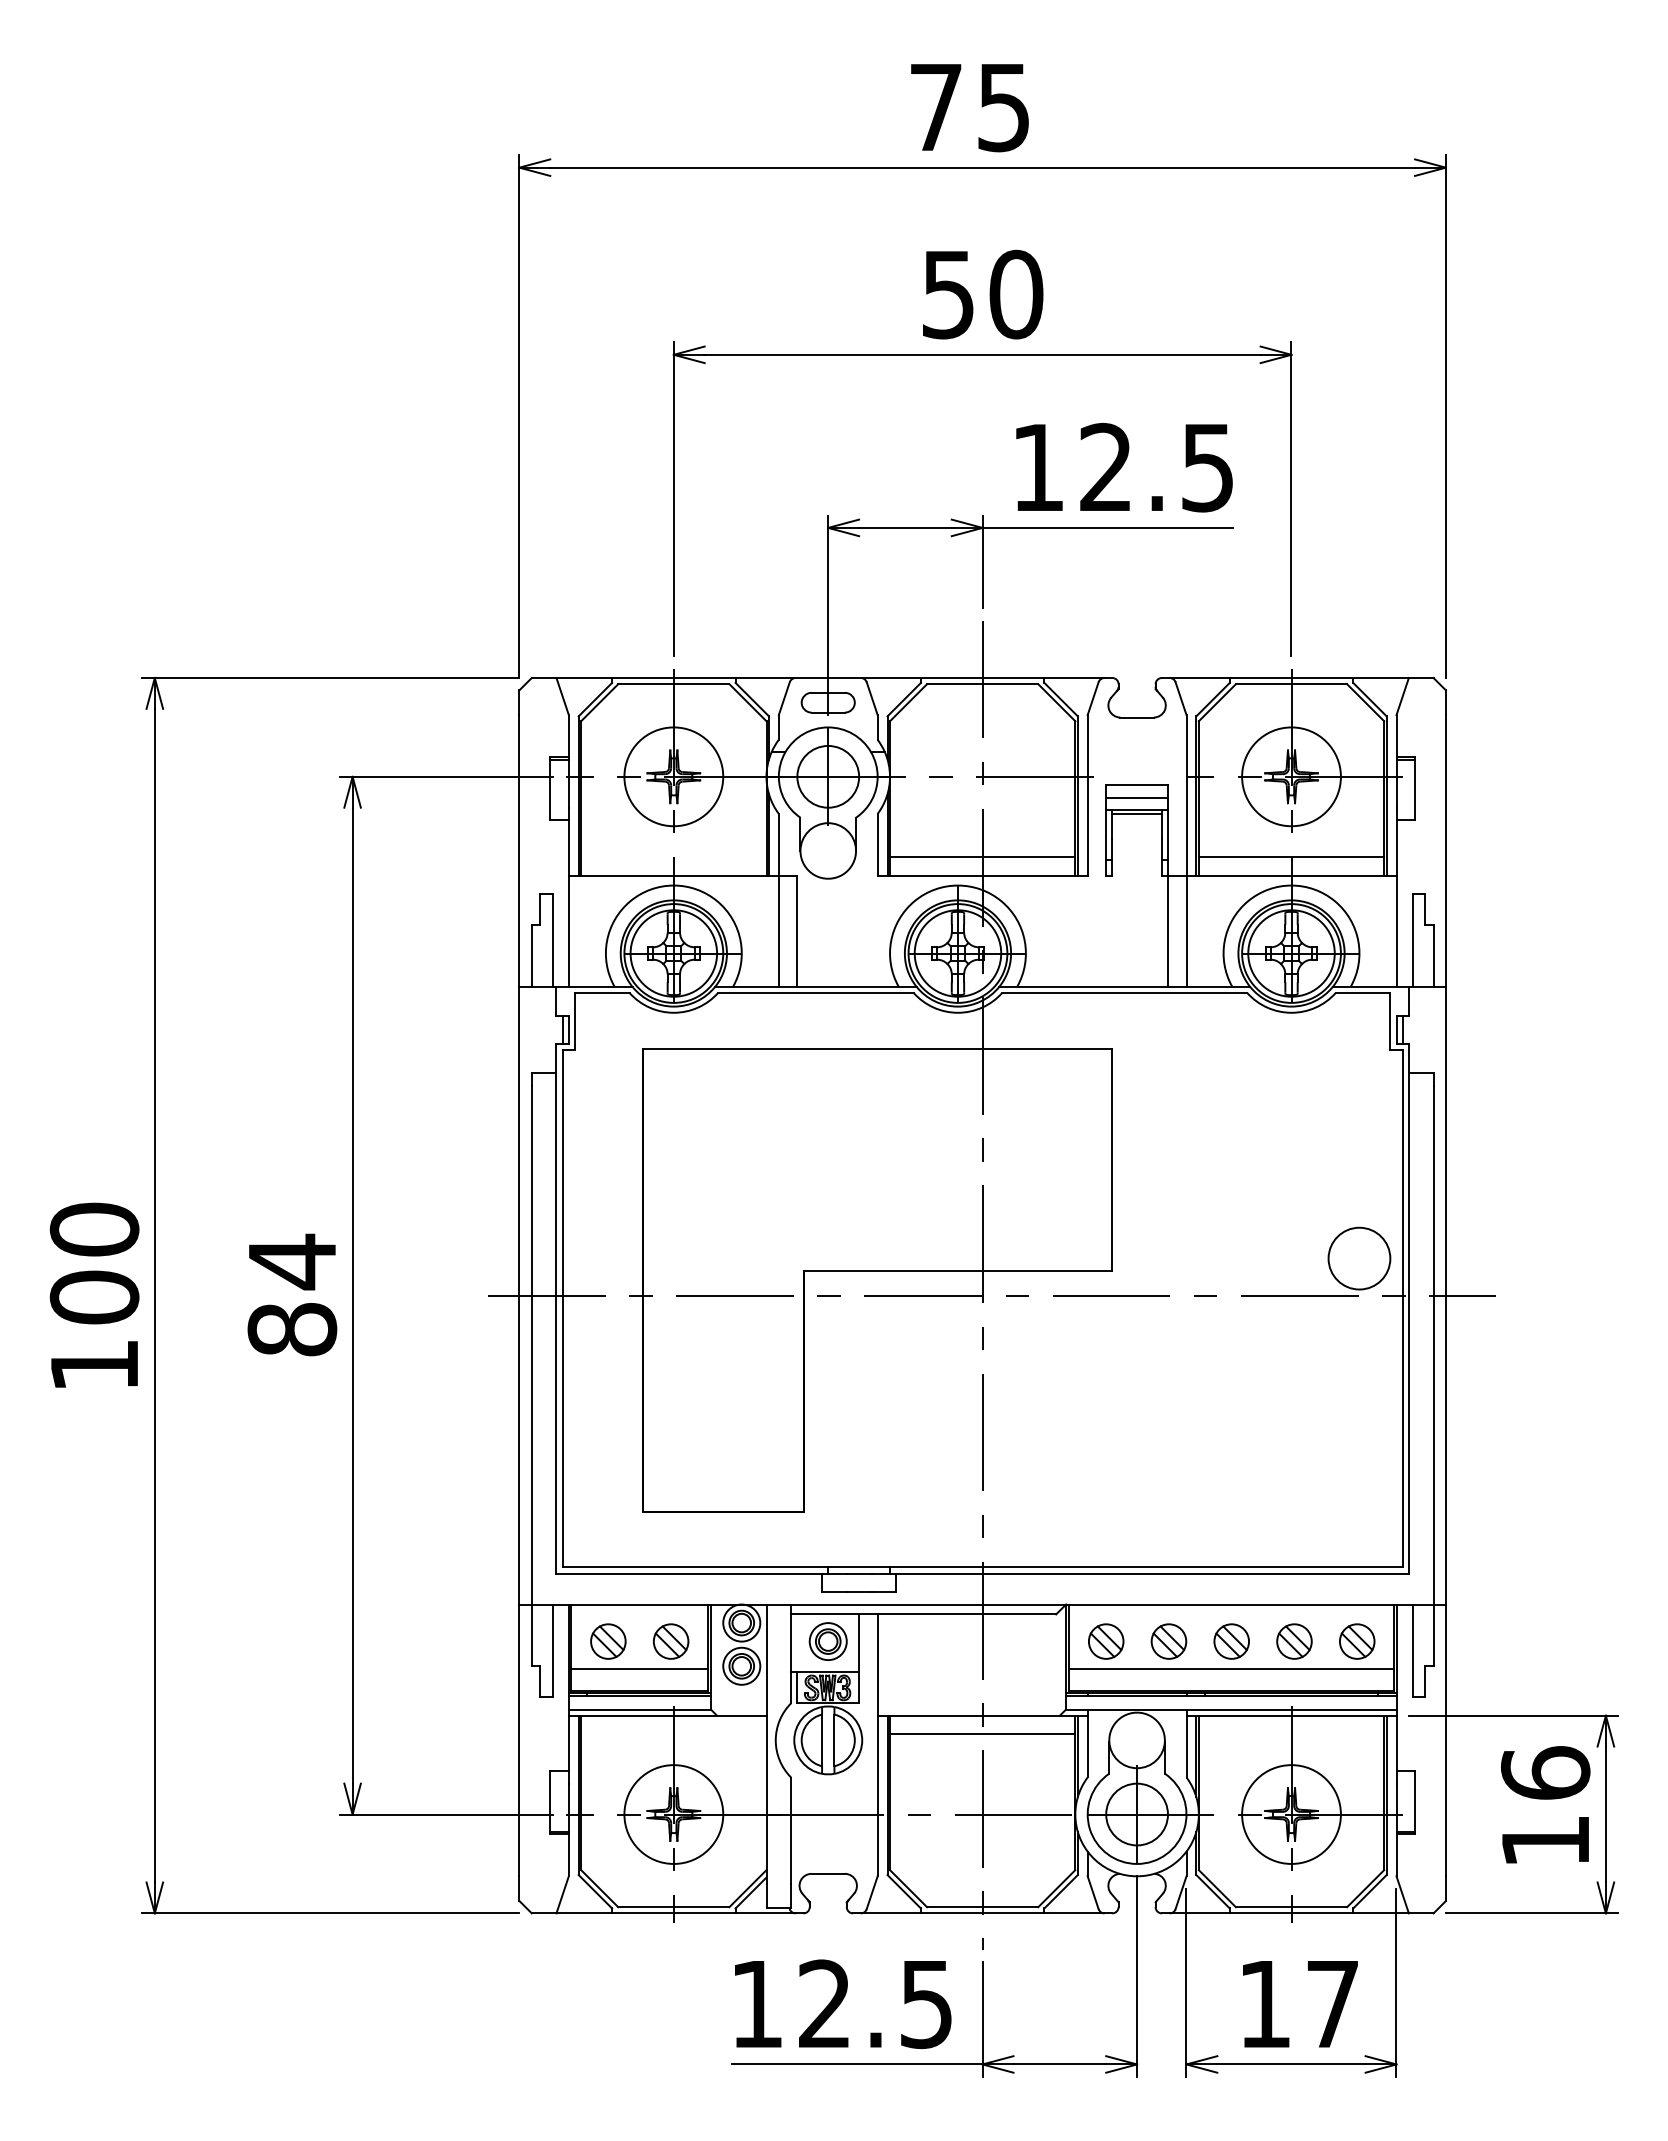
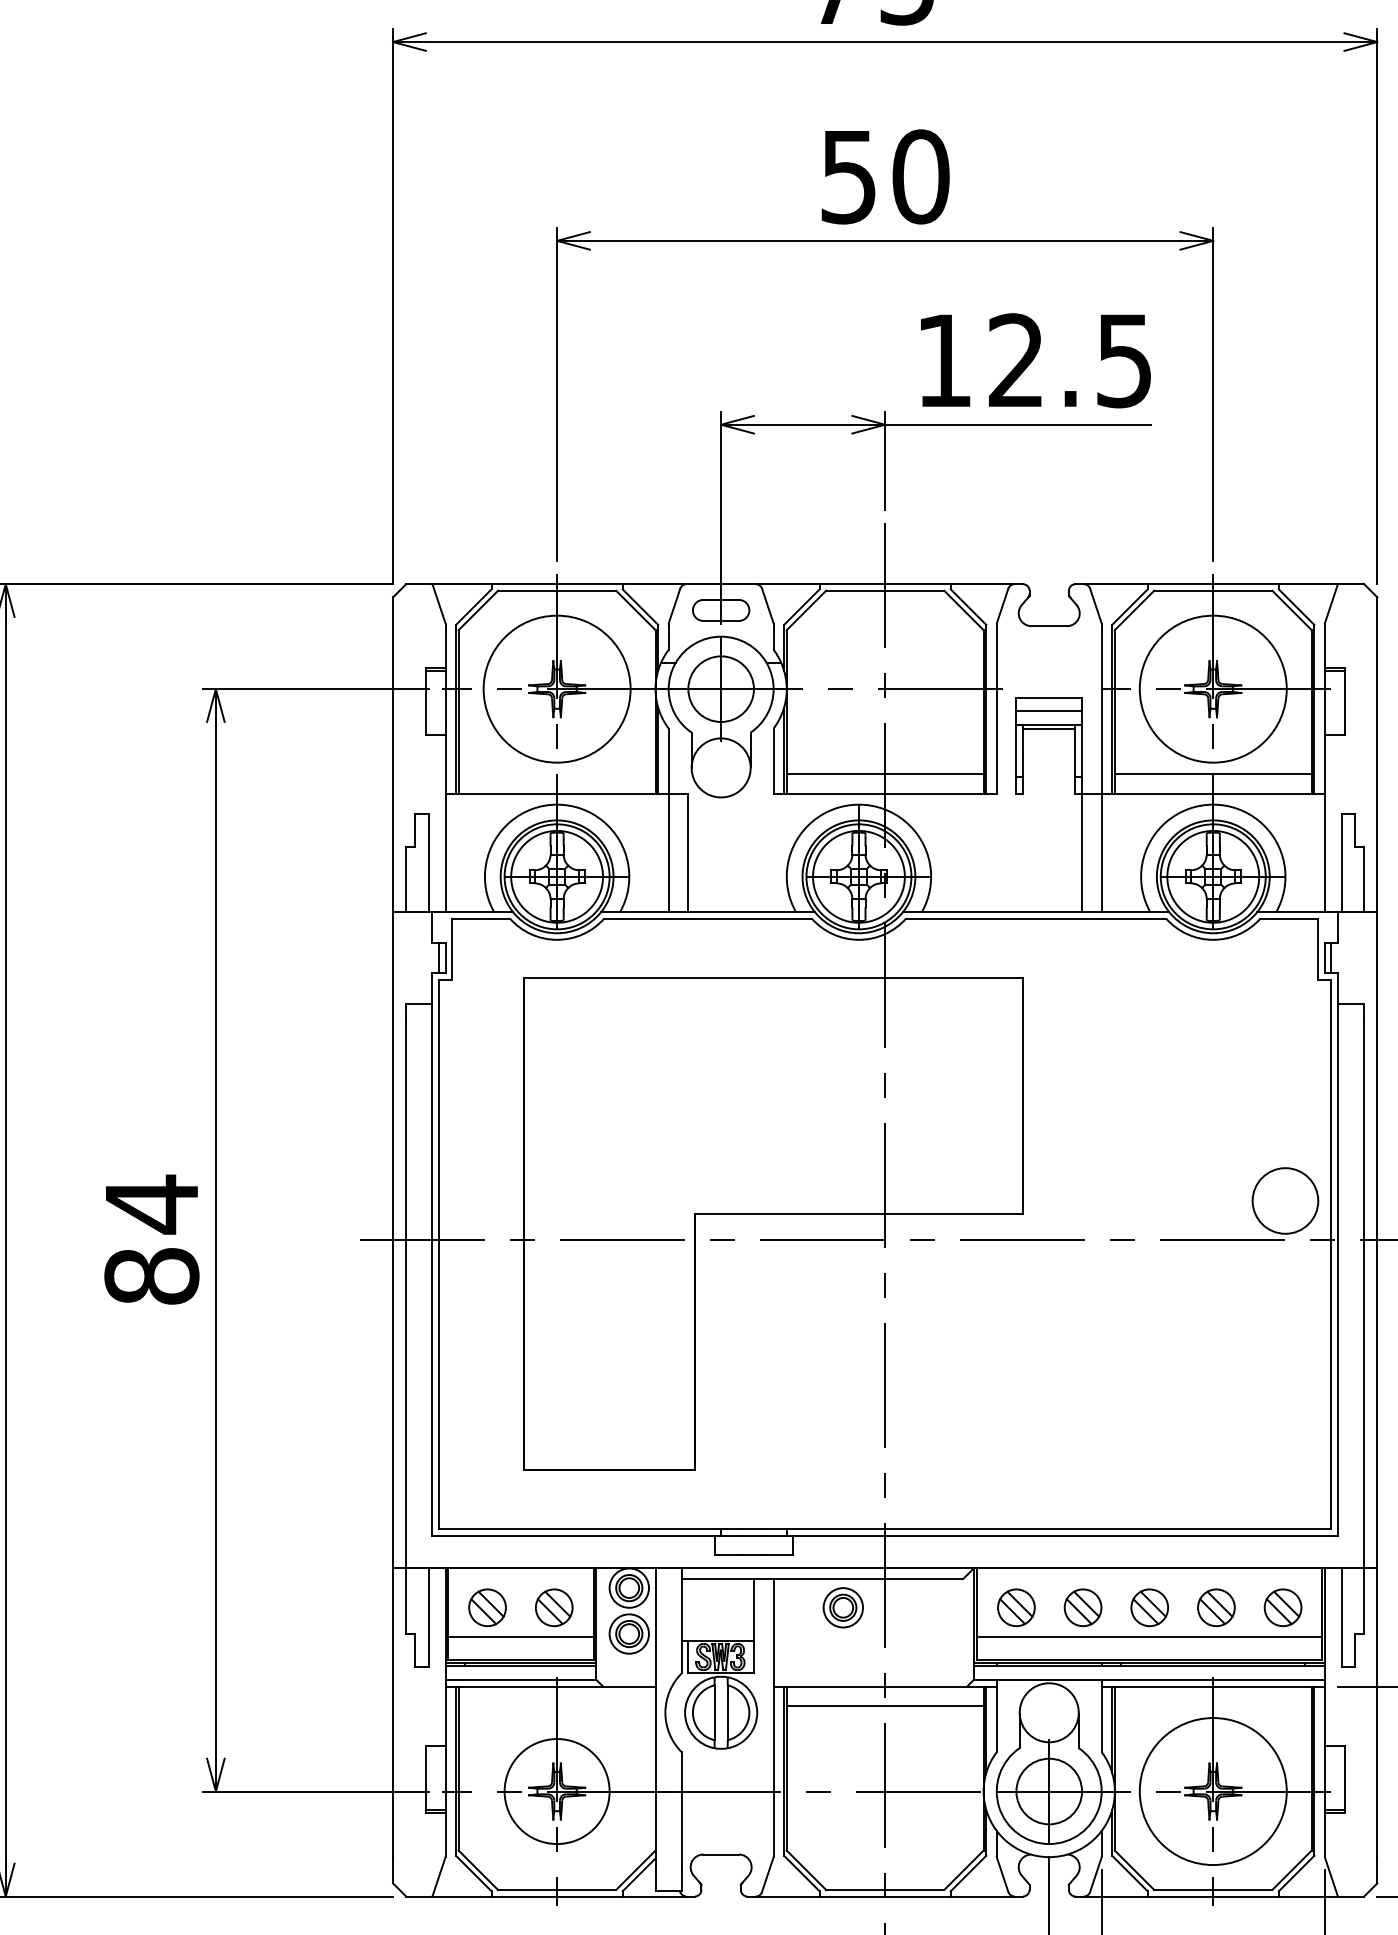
circle: (673, 776) -> (556, 688), size x1.4
circle: (1291, 776) -> (1213, 688), size x1.4
part: (827, 1641) -> (842, 1607), moved
circle: (1291, 1814) -> (1213, 1791), size x1.4

